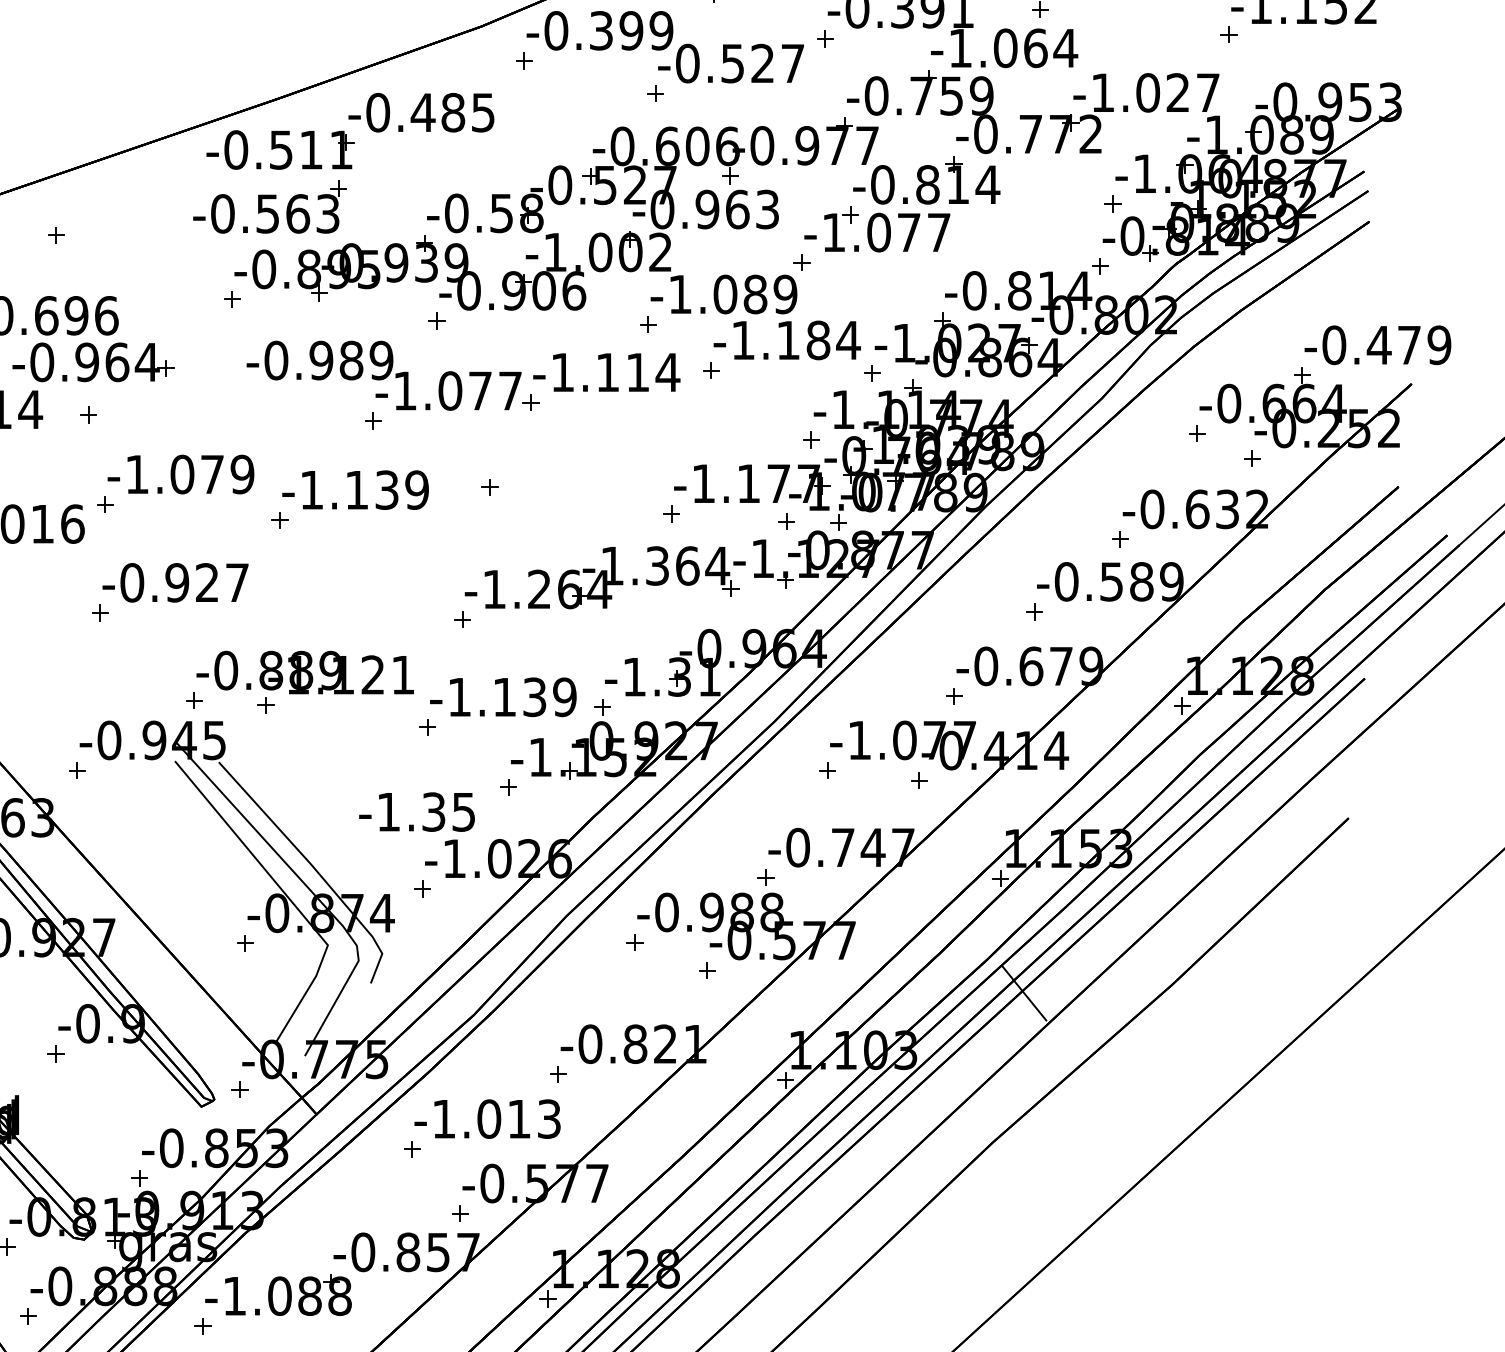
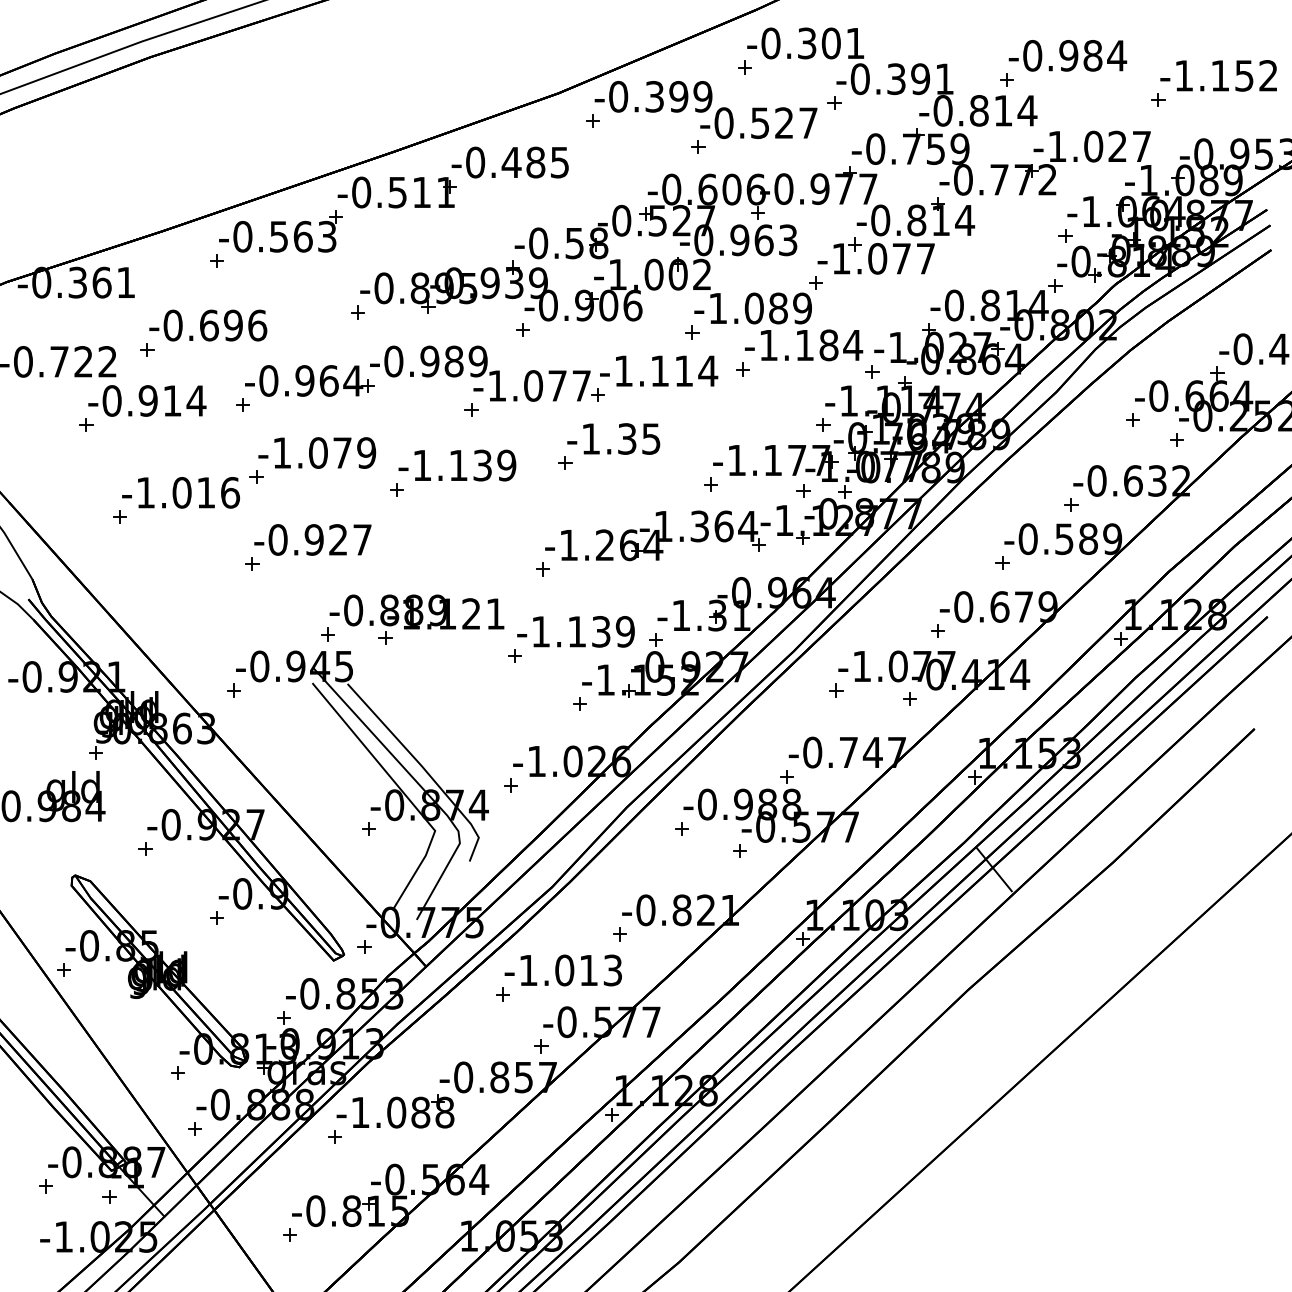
text: (998, 47) -> (973, 110), -1.064 -> -0.814
part: (269, 207) -> (280, 231), moved
part: (92, 361) -> (309, 380), moved
text: (416, 811) -> (613, 438), moved

